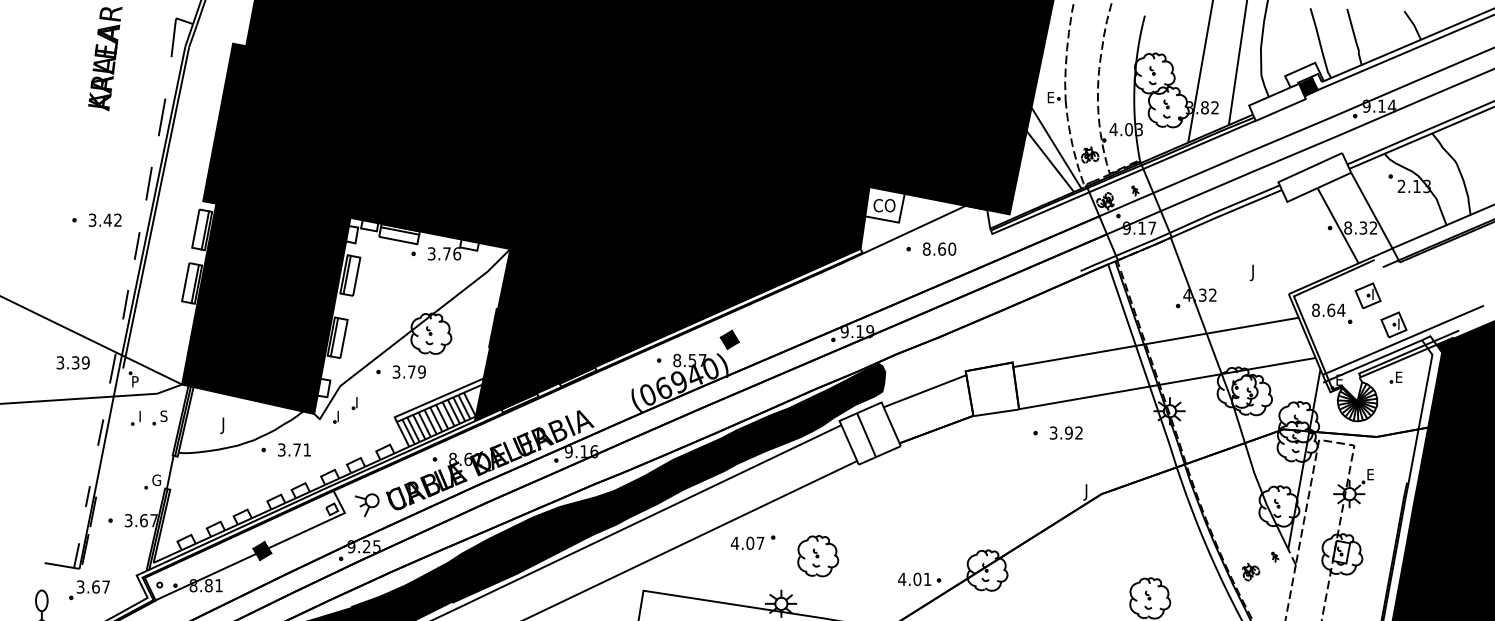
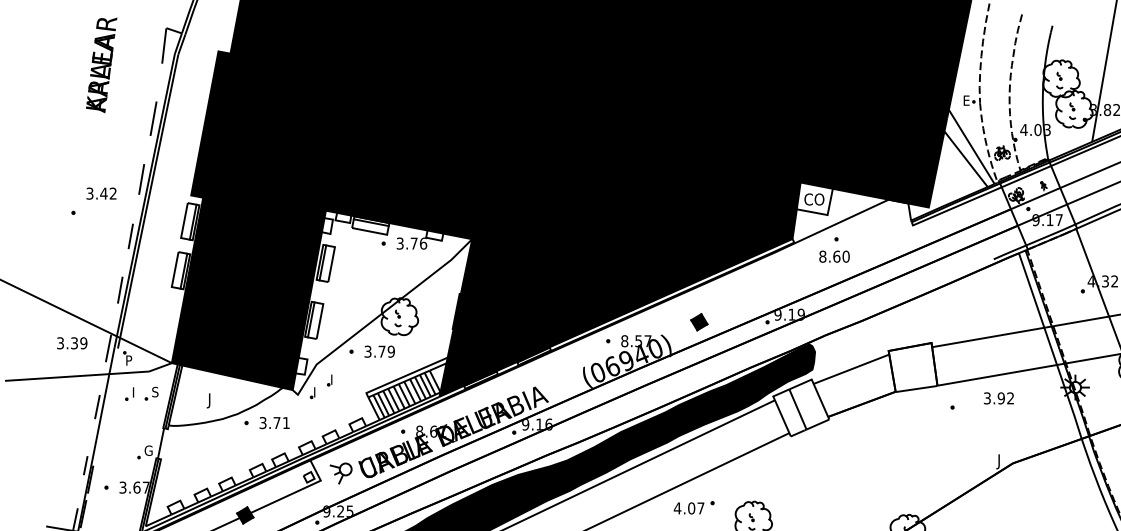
text: (104, 219) -> (100, 192), moved
text: (939, 248) -> (834, 256), moved
part: (729, 339) -> (699, 321), moved
text: (1065, 432) -> (998, 397), moved

